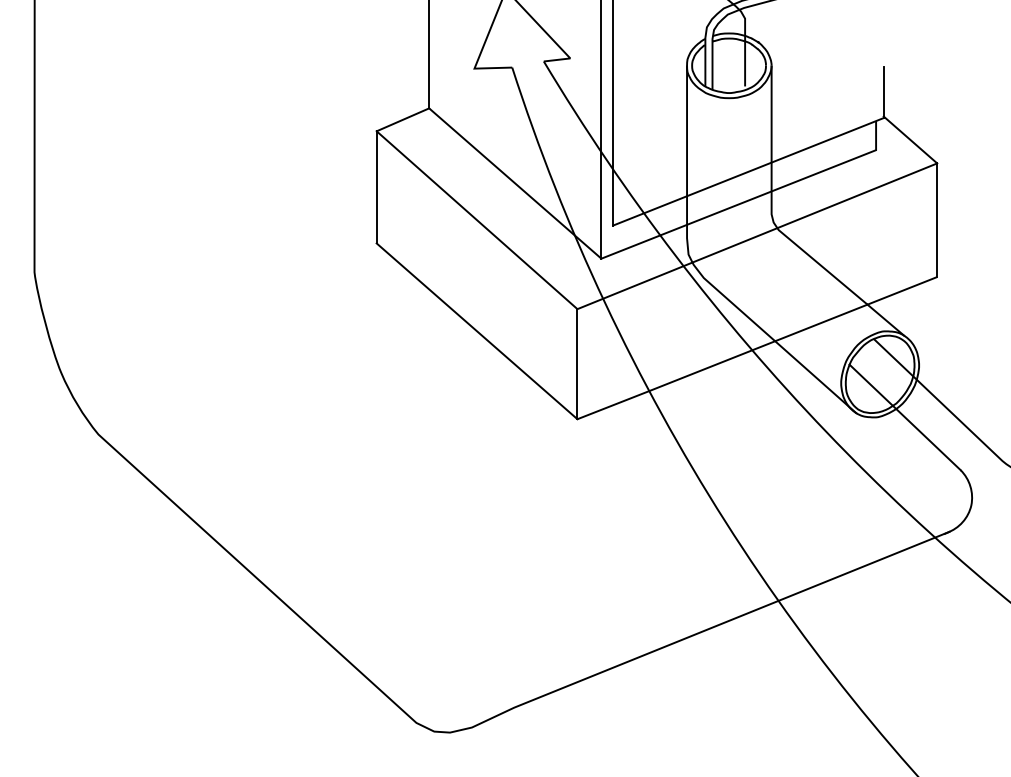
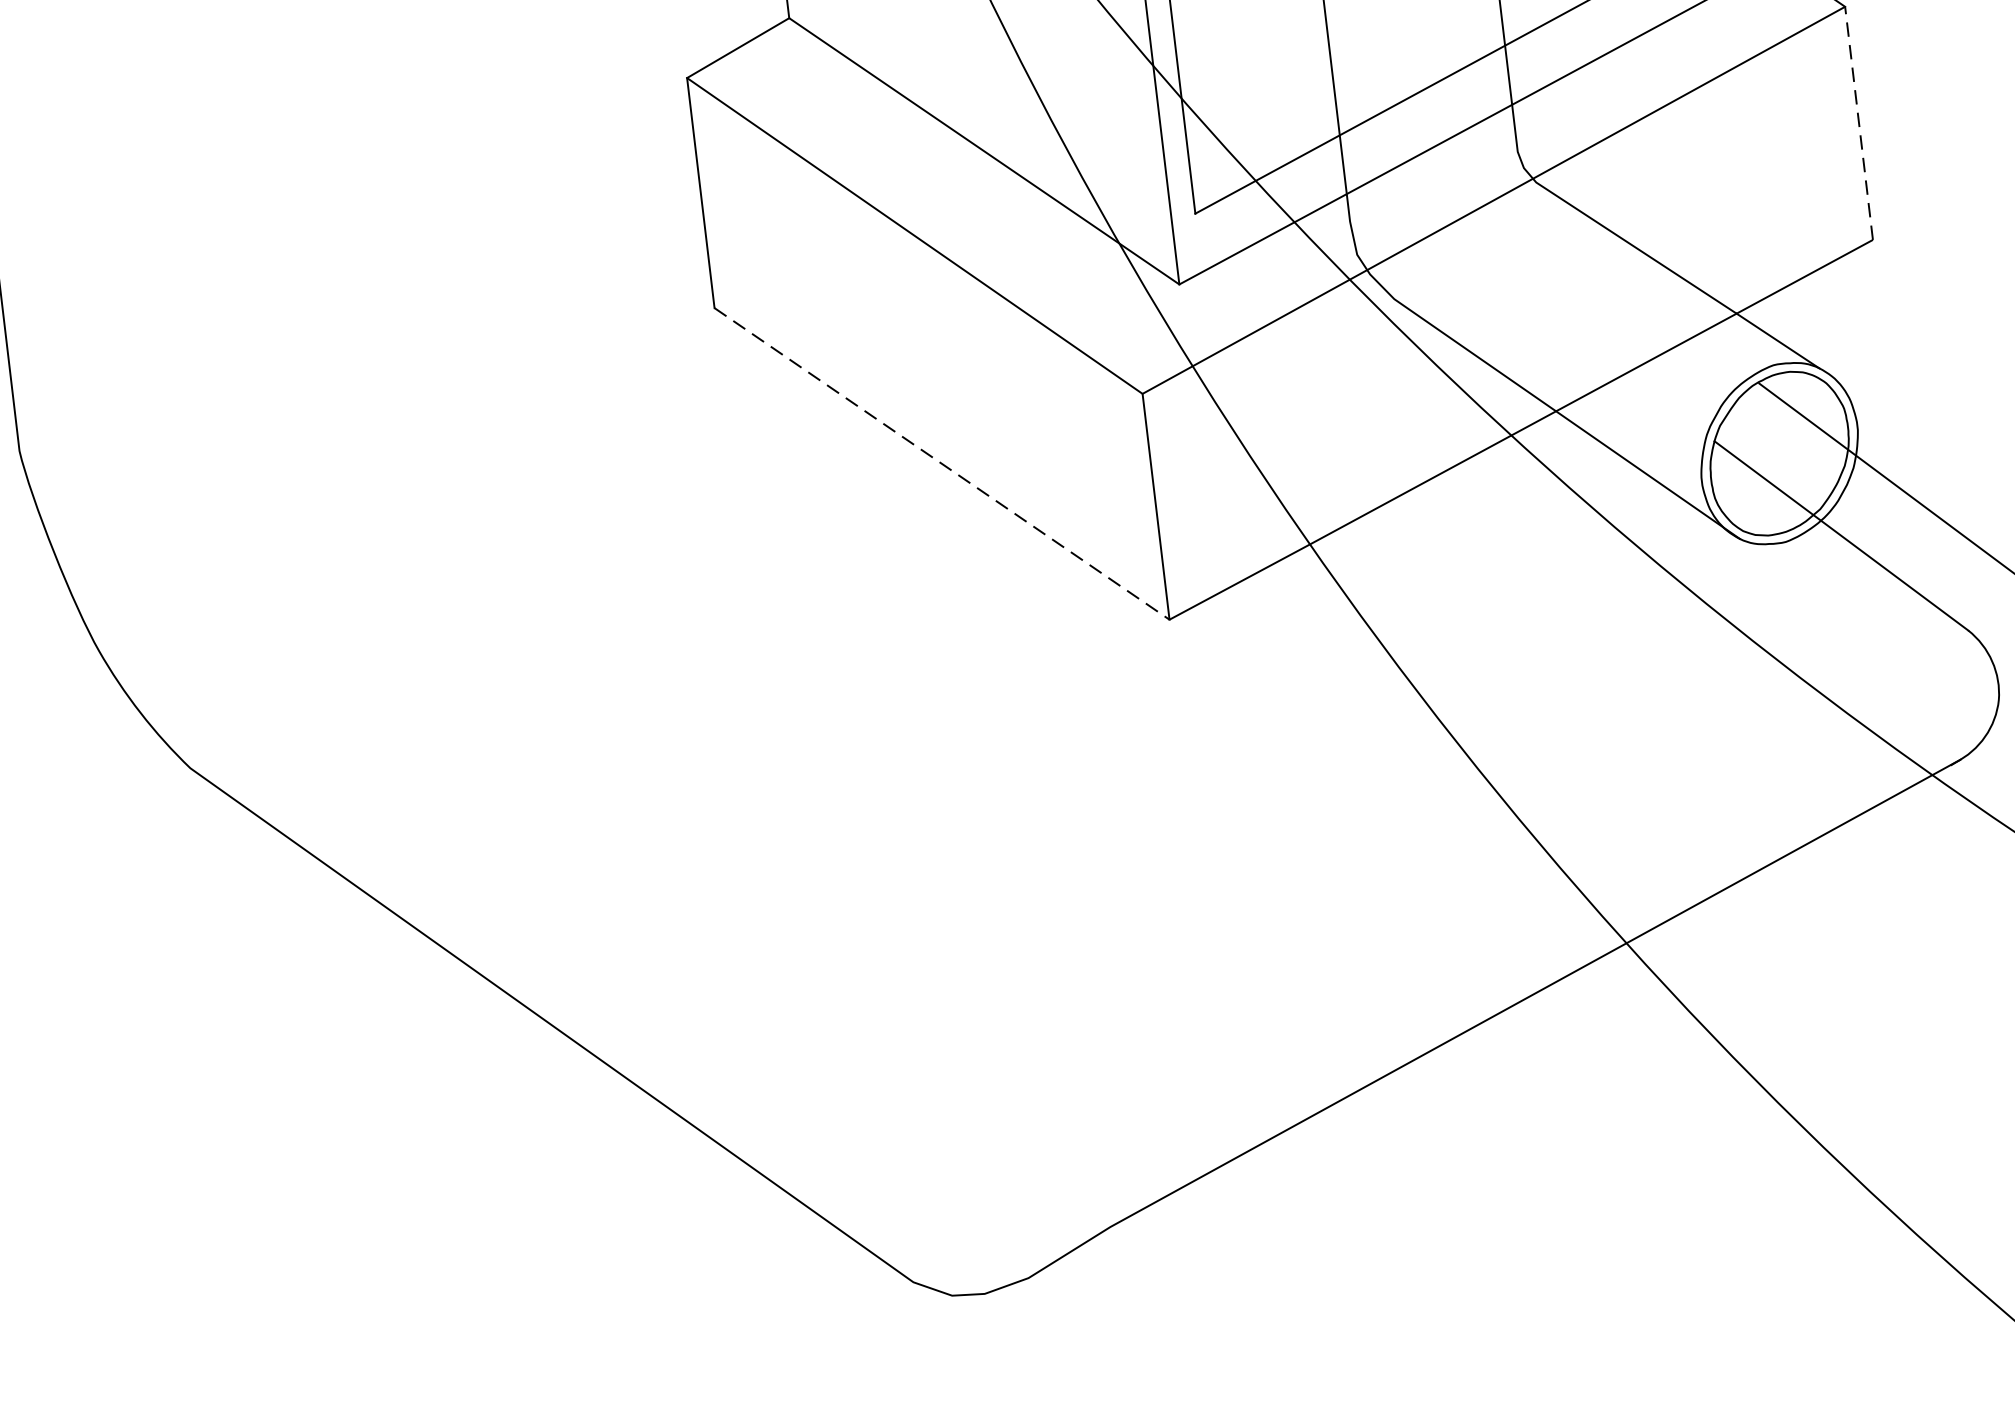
line: (937, 220) -> (1859, 123), solid -> dashed
line: (477, 331) -> (942, 464), solid -> dashed

